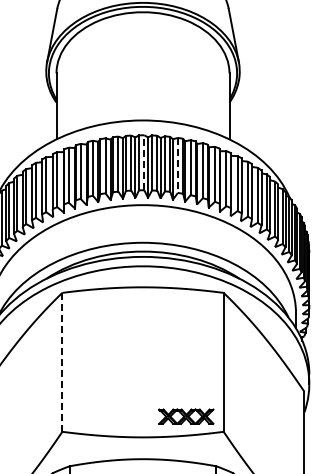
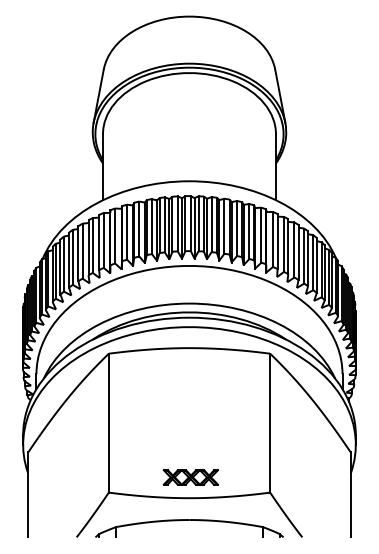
line: (144, 162) -> (190, 223), dashed -> solid
line: (178, 165) -> (224, 226), dashed -> solid
line: (62, 361) -> (108, 422), dashed -> solid
part: (186, 416) -> (190, 477), moved

